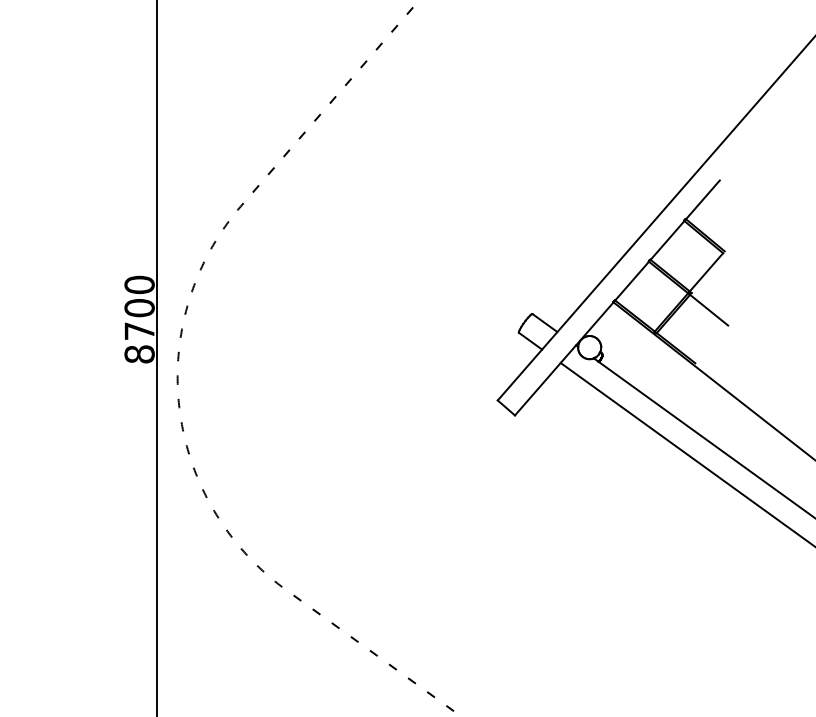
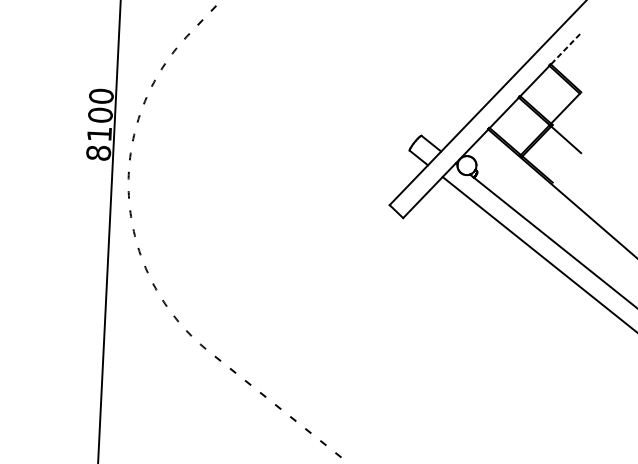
line: (702, 199) -> (565, 48), solid -> dashed
text: (139, 330) -> (99, 133), 8700 -> 8100

